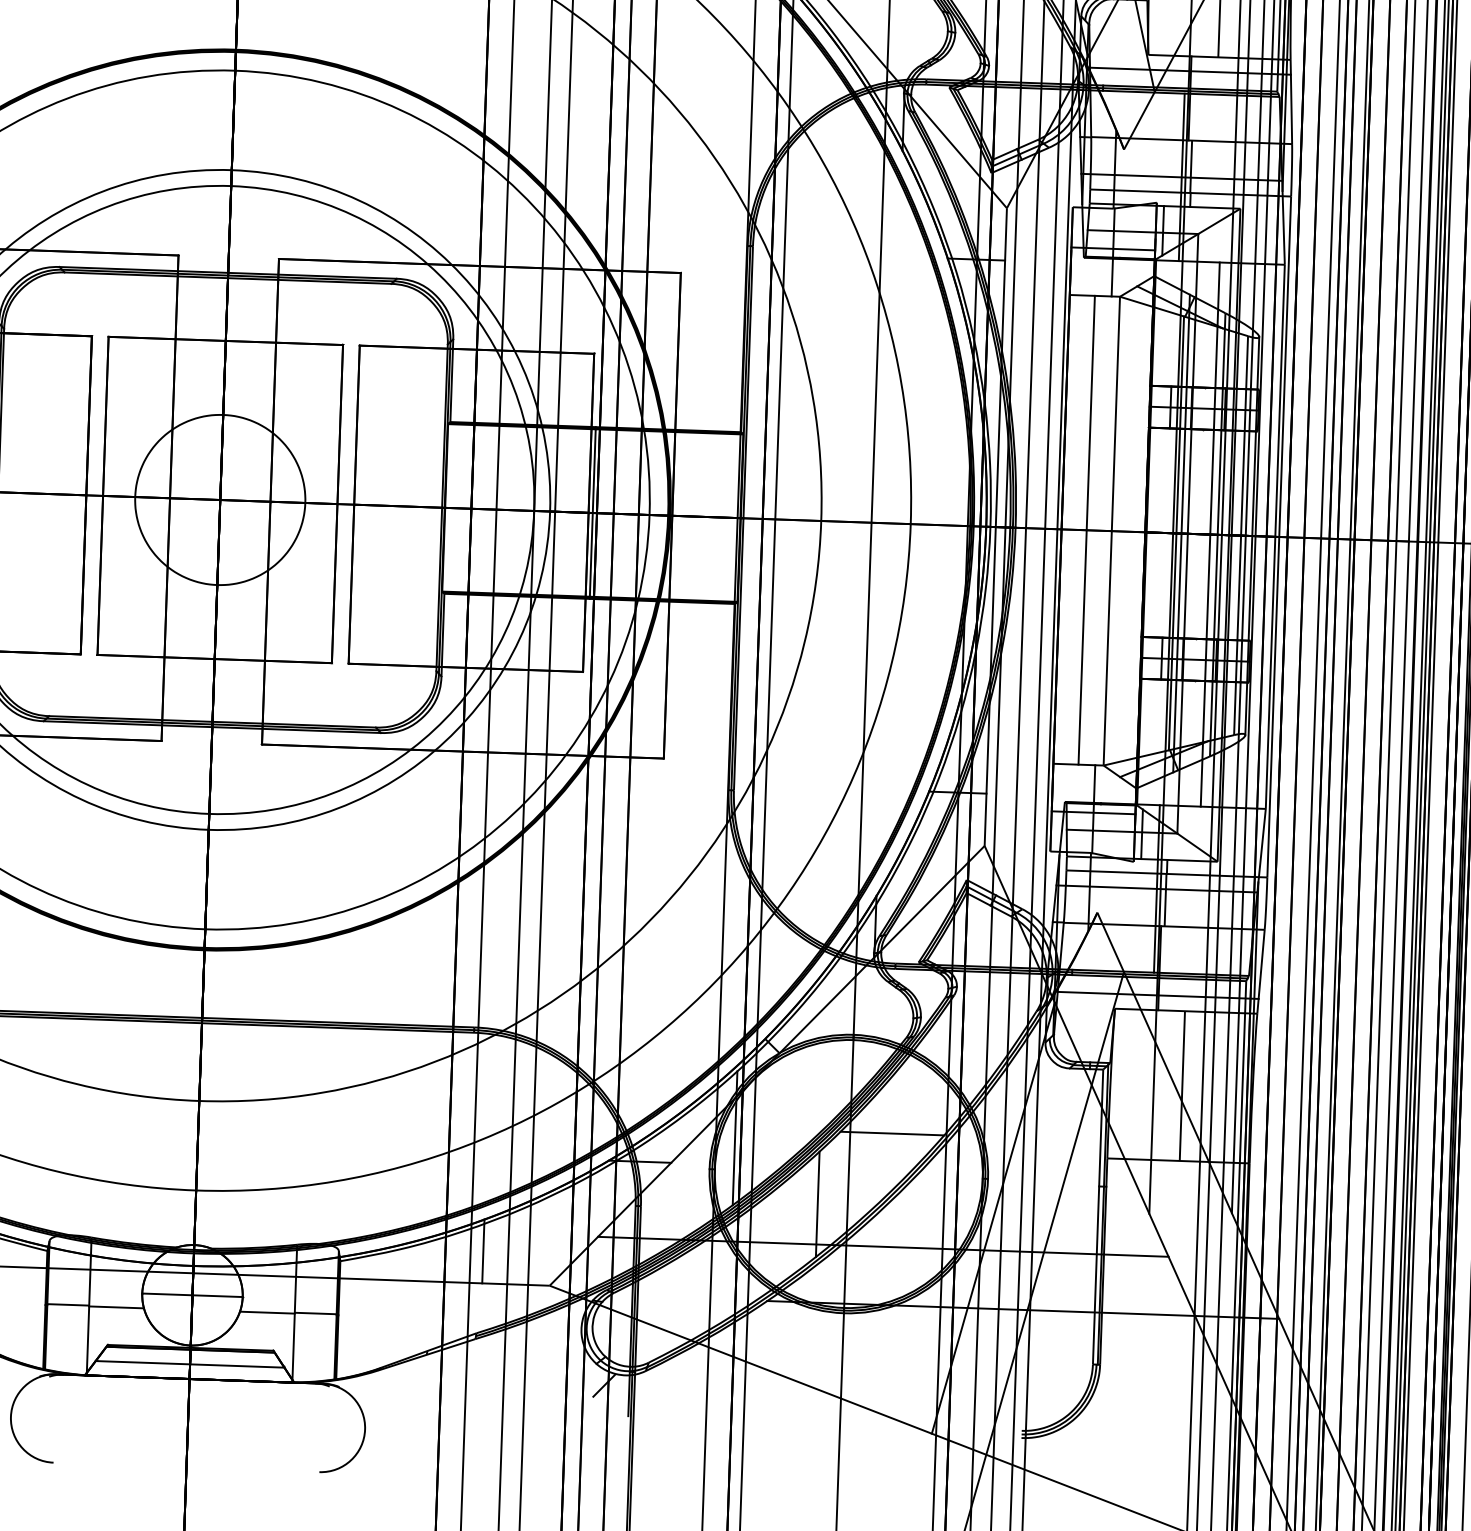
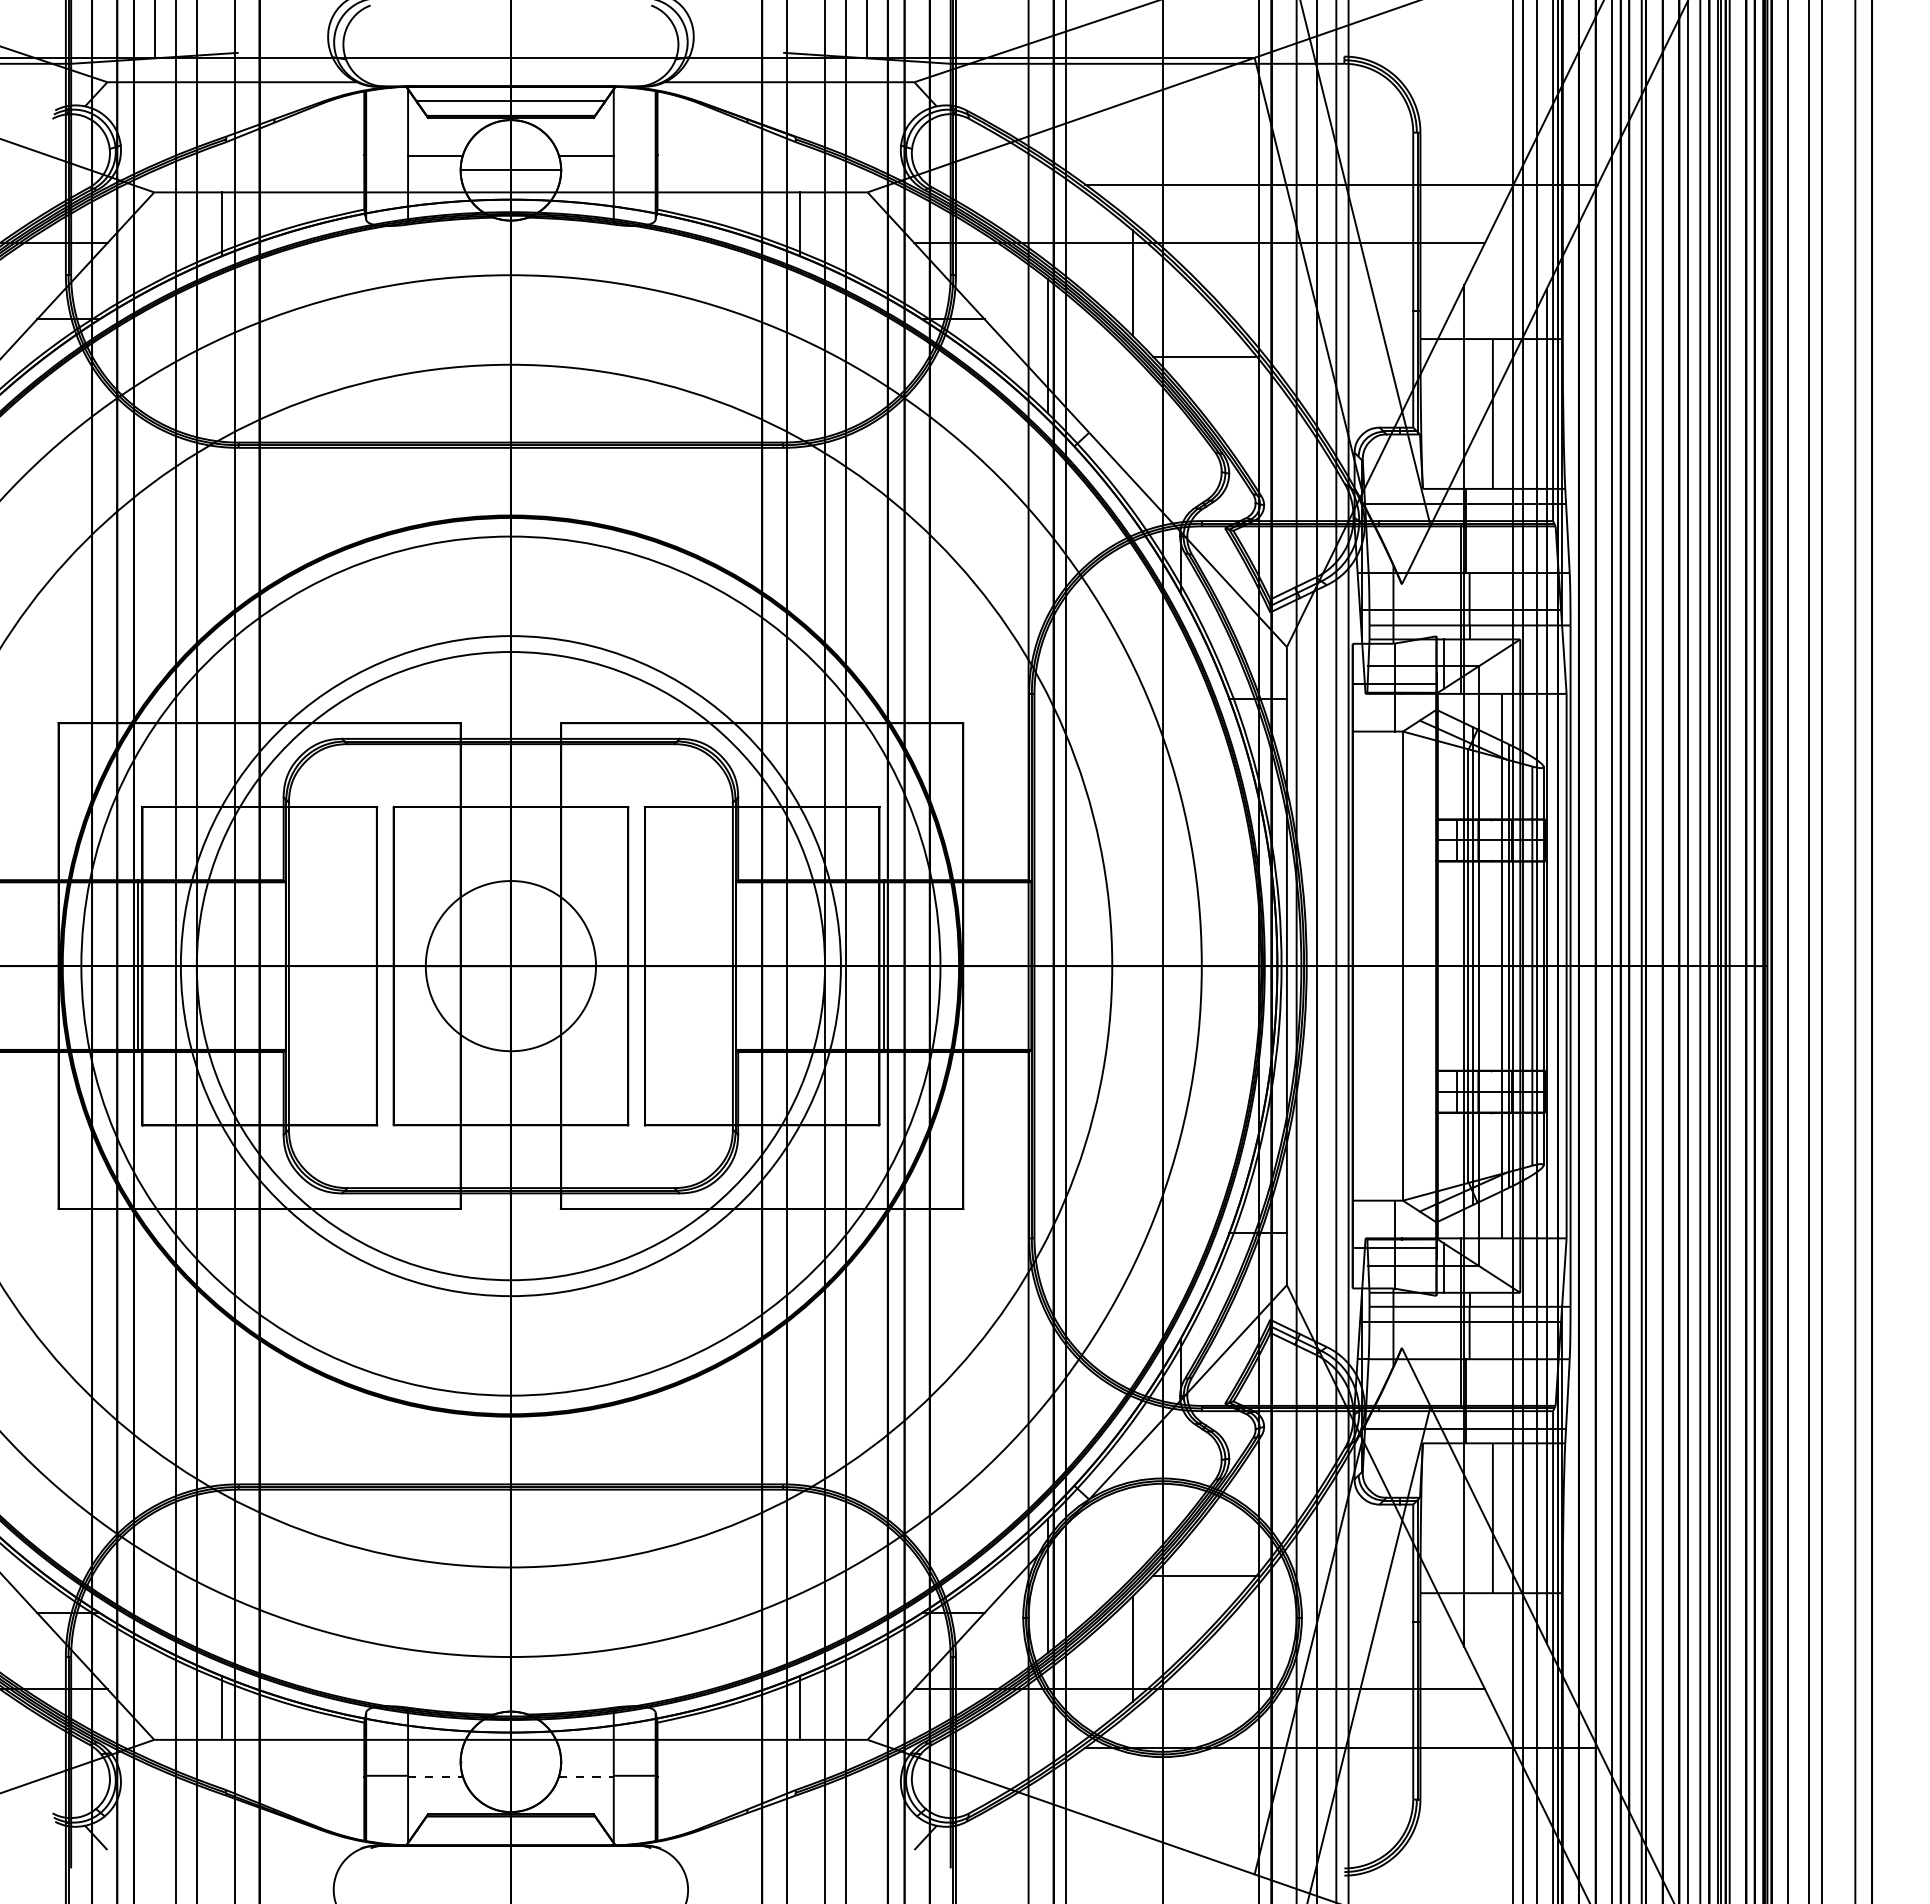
line: (1086, 529) -> (1377, 965), removed
line: (192, 1294) -> (510, 1761), removed
line: (116, 1307) -> (435, 1776), solid -> dashed
line: (267, 1312) -> (586, 1776), solid -> dashed
line: (189, 1364) -> (510, 1831), removed

